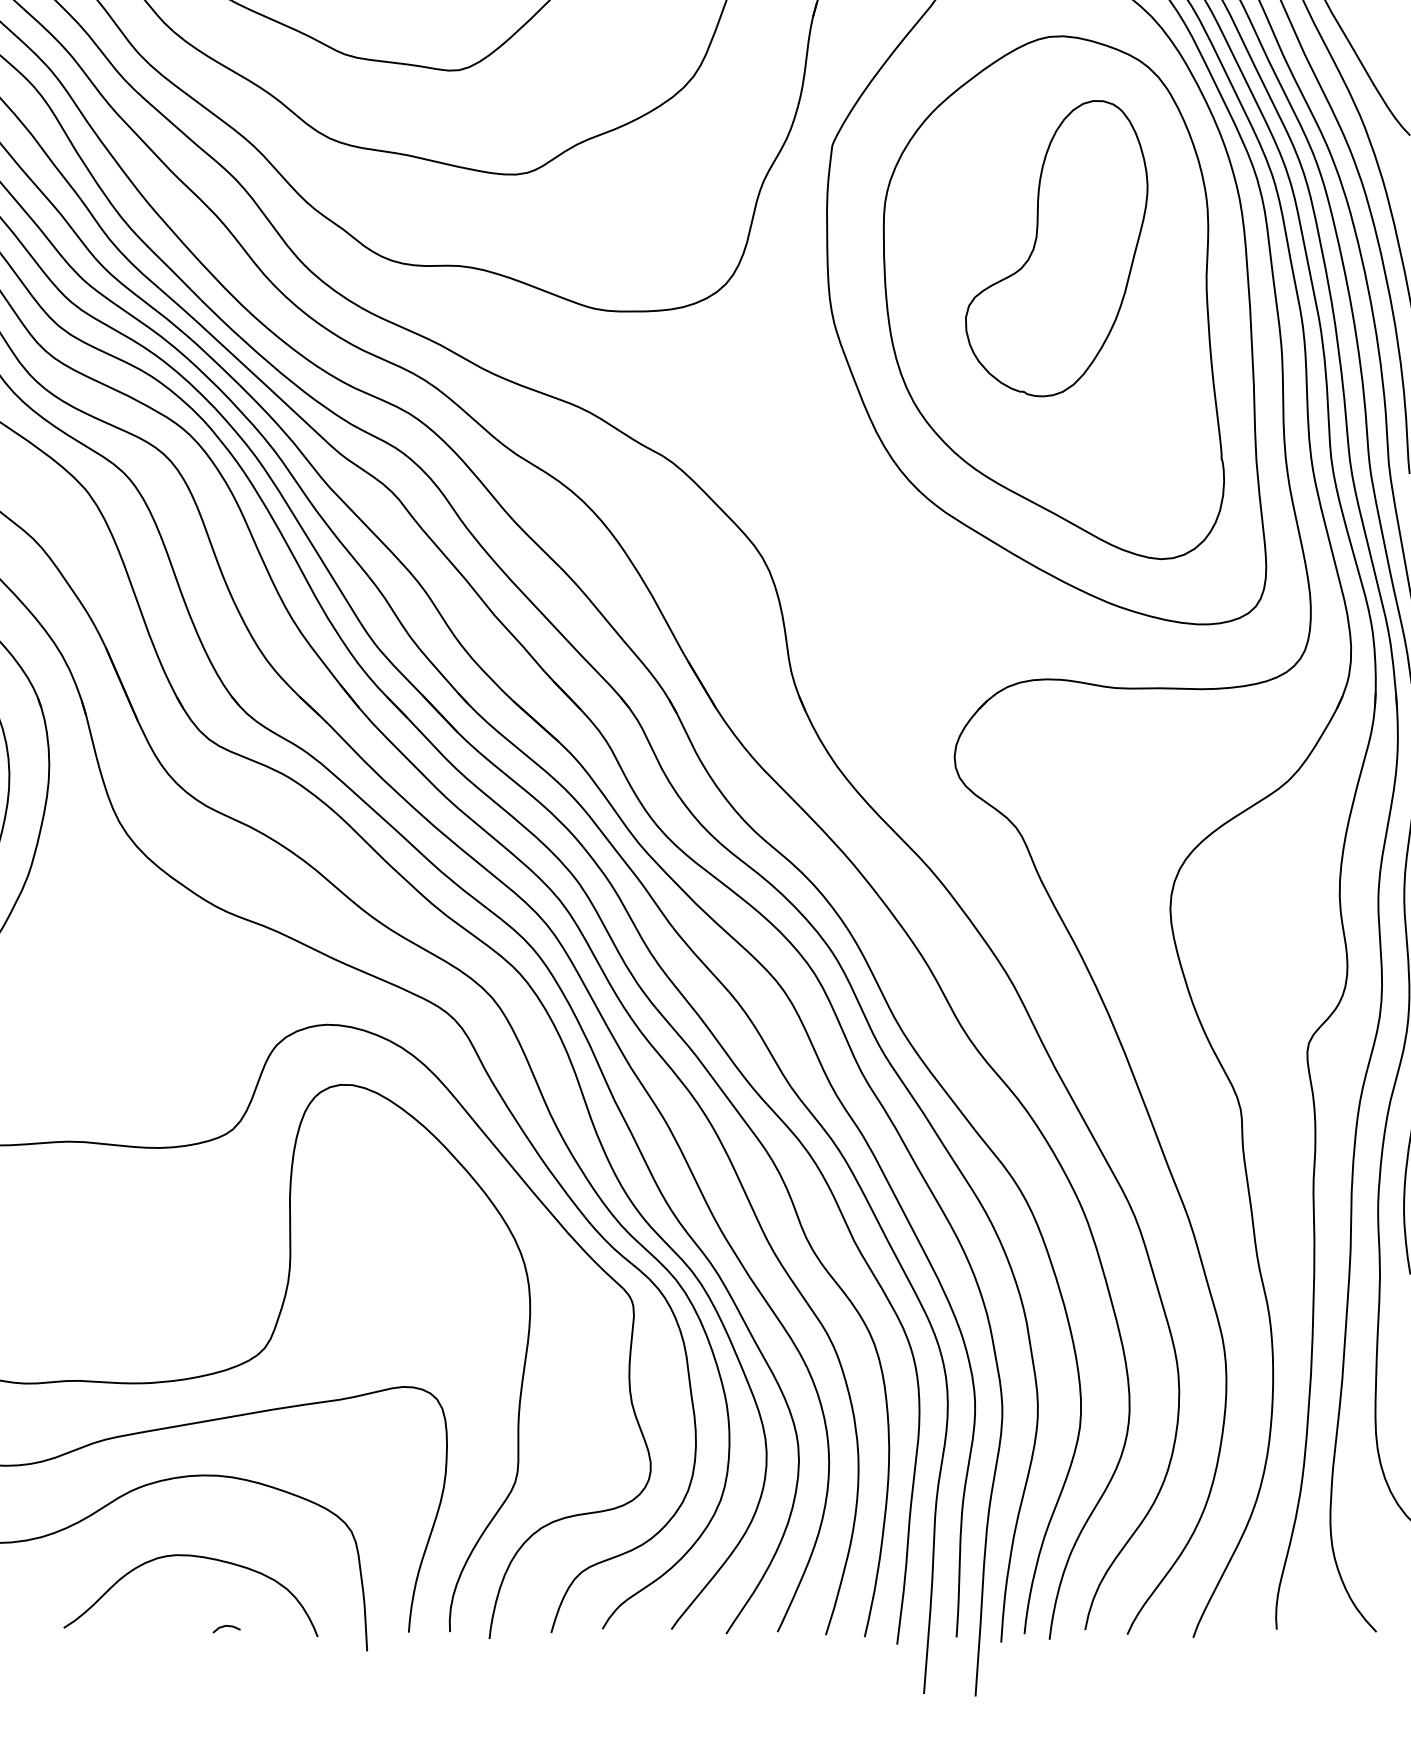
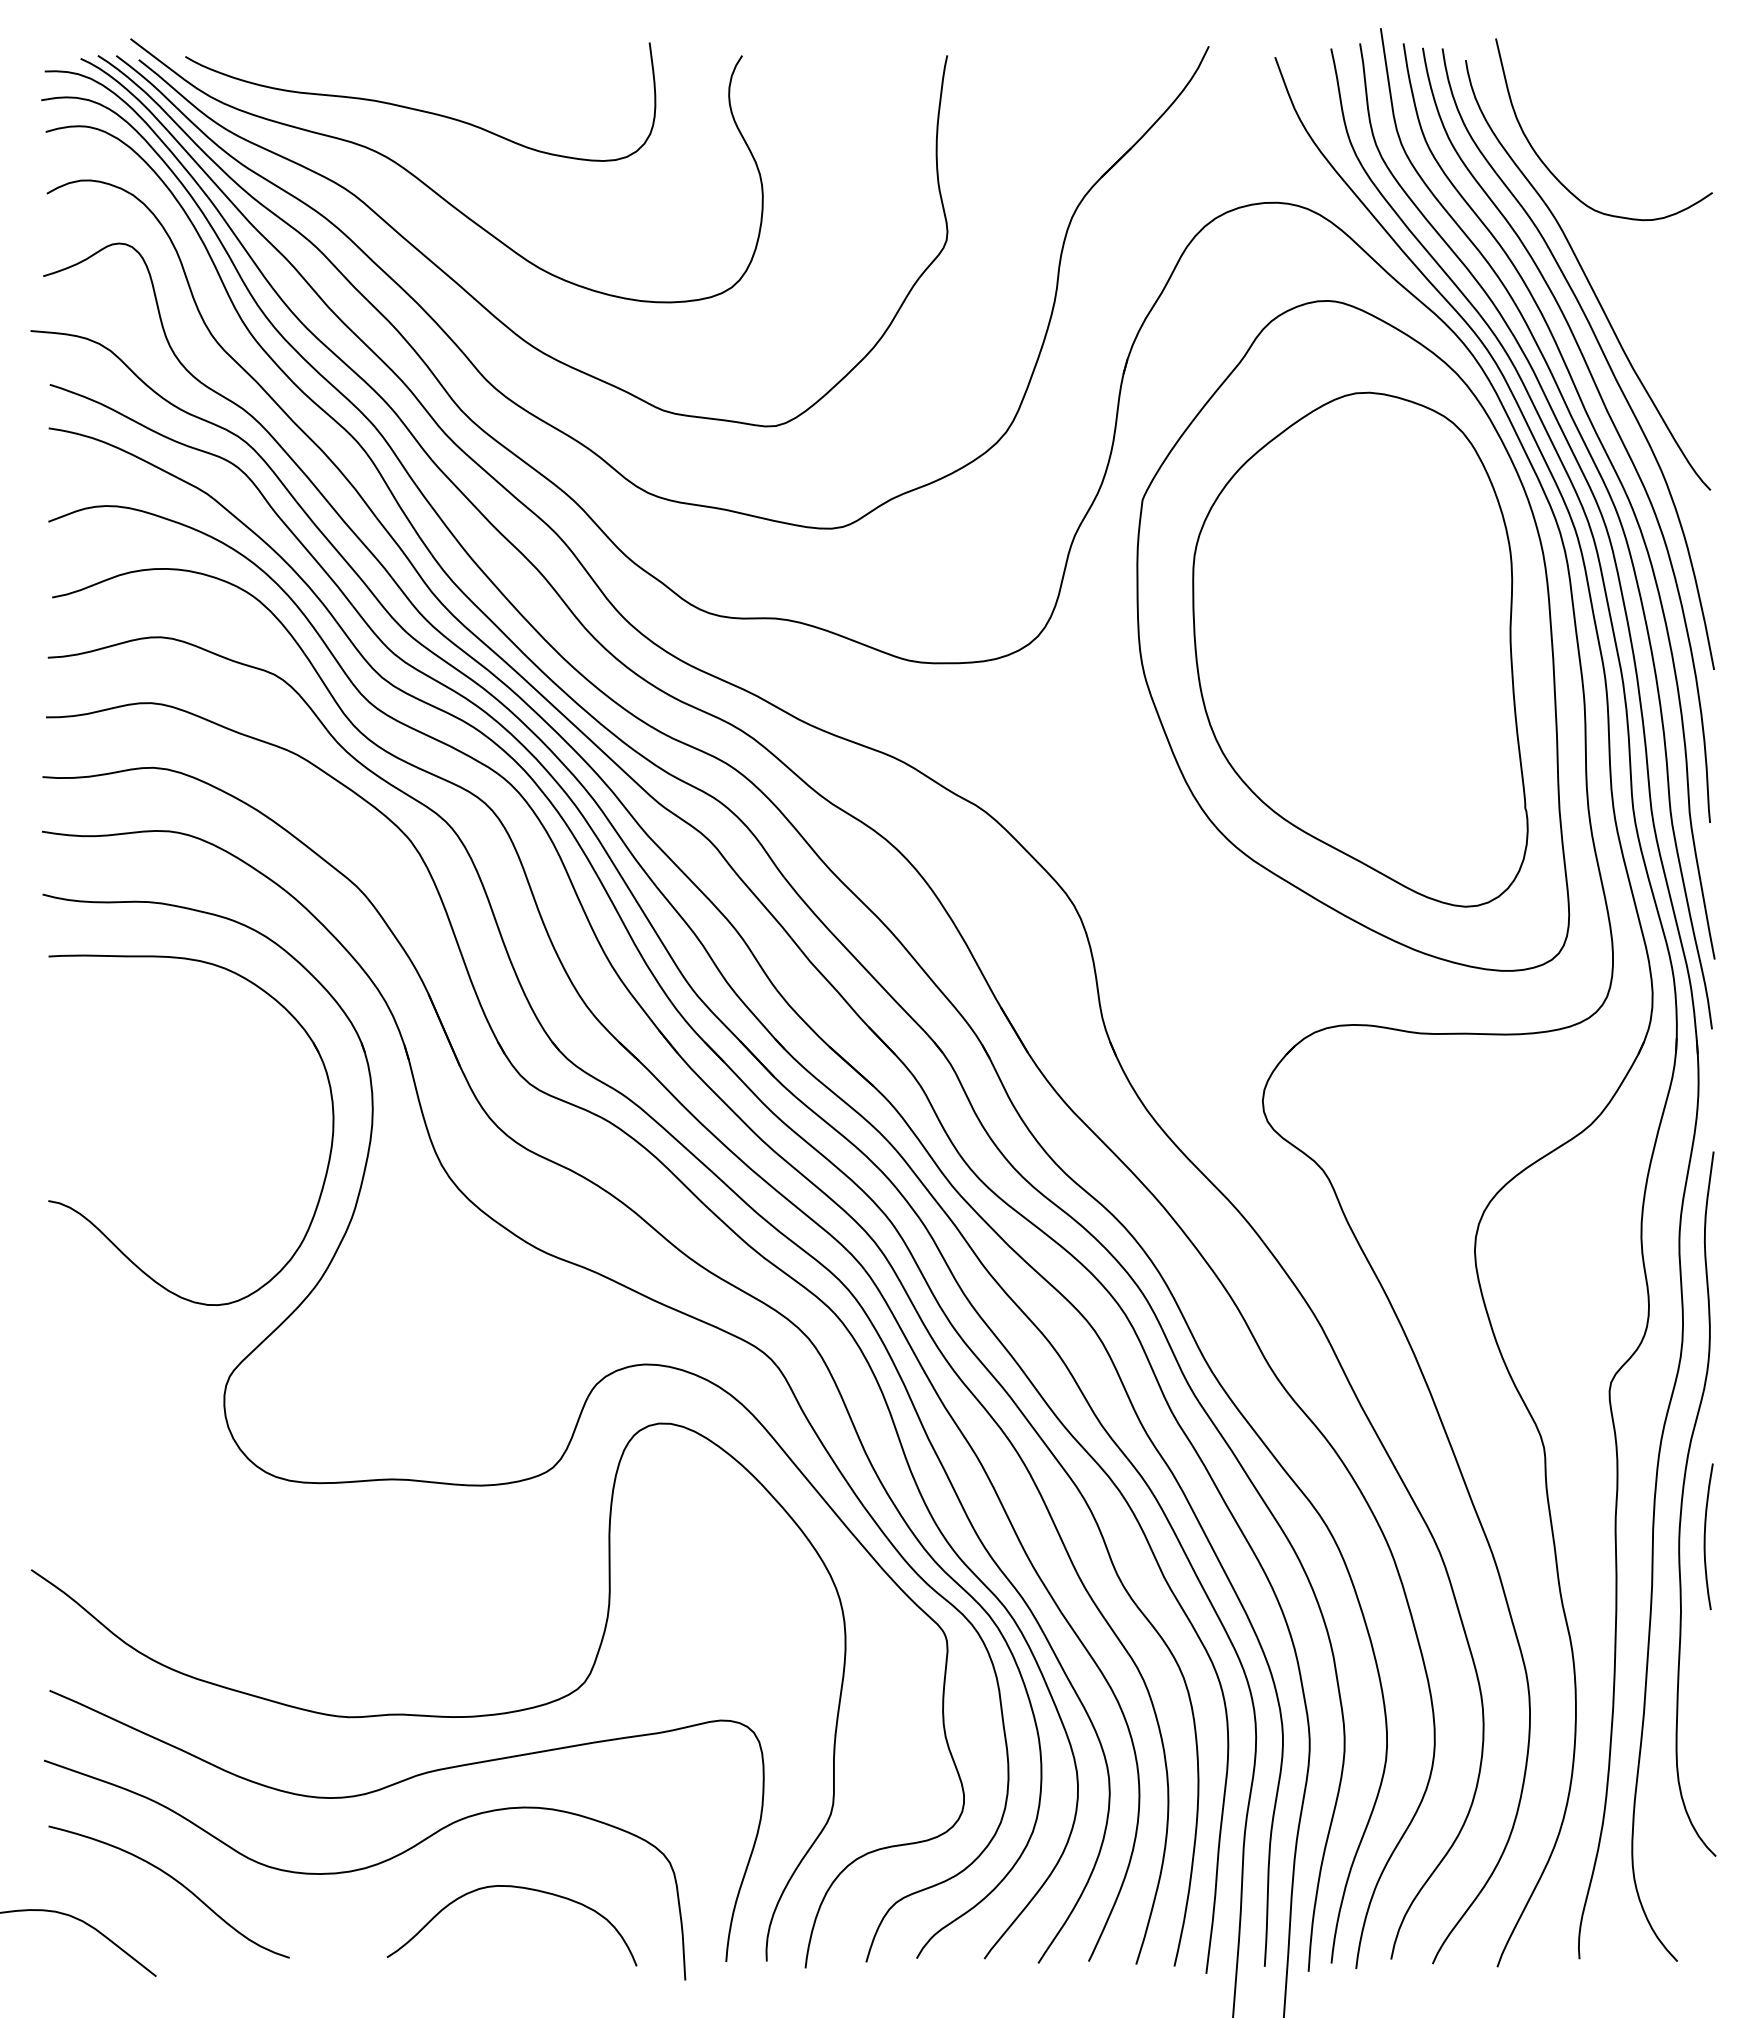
part: (1057, 248) -> (1363, 601), removed
line: (226, 1626) -> (546, 1956), removed

